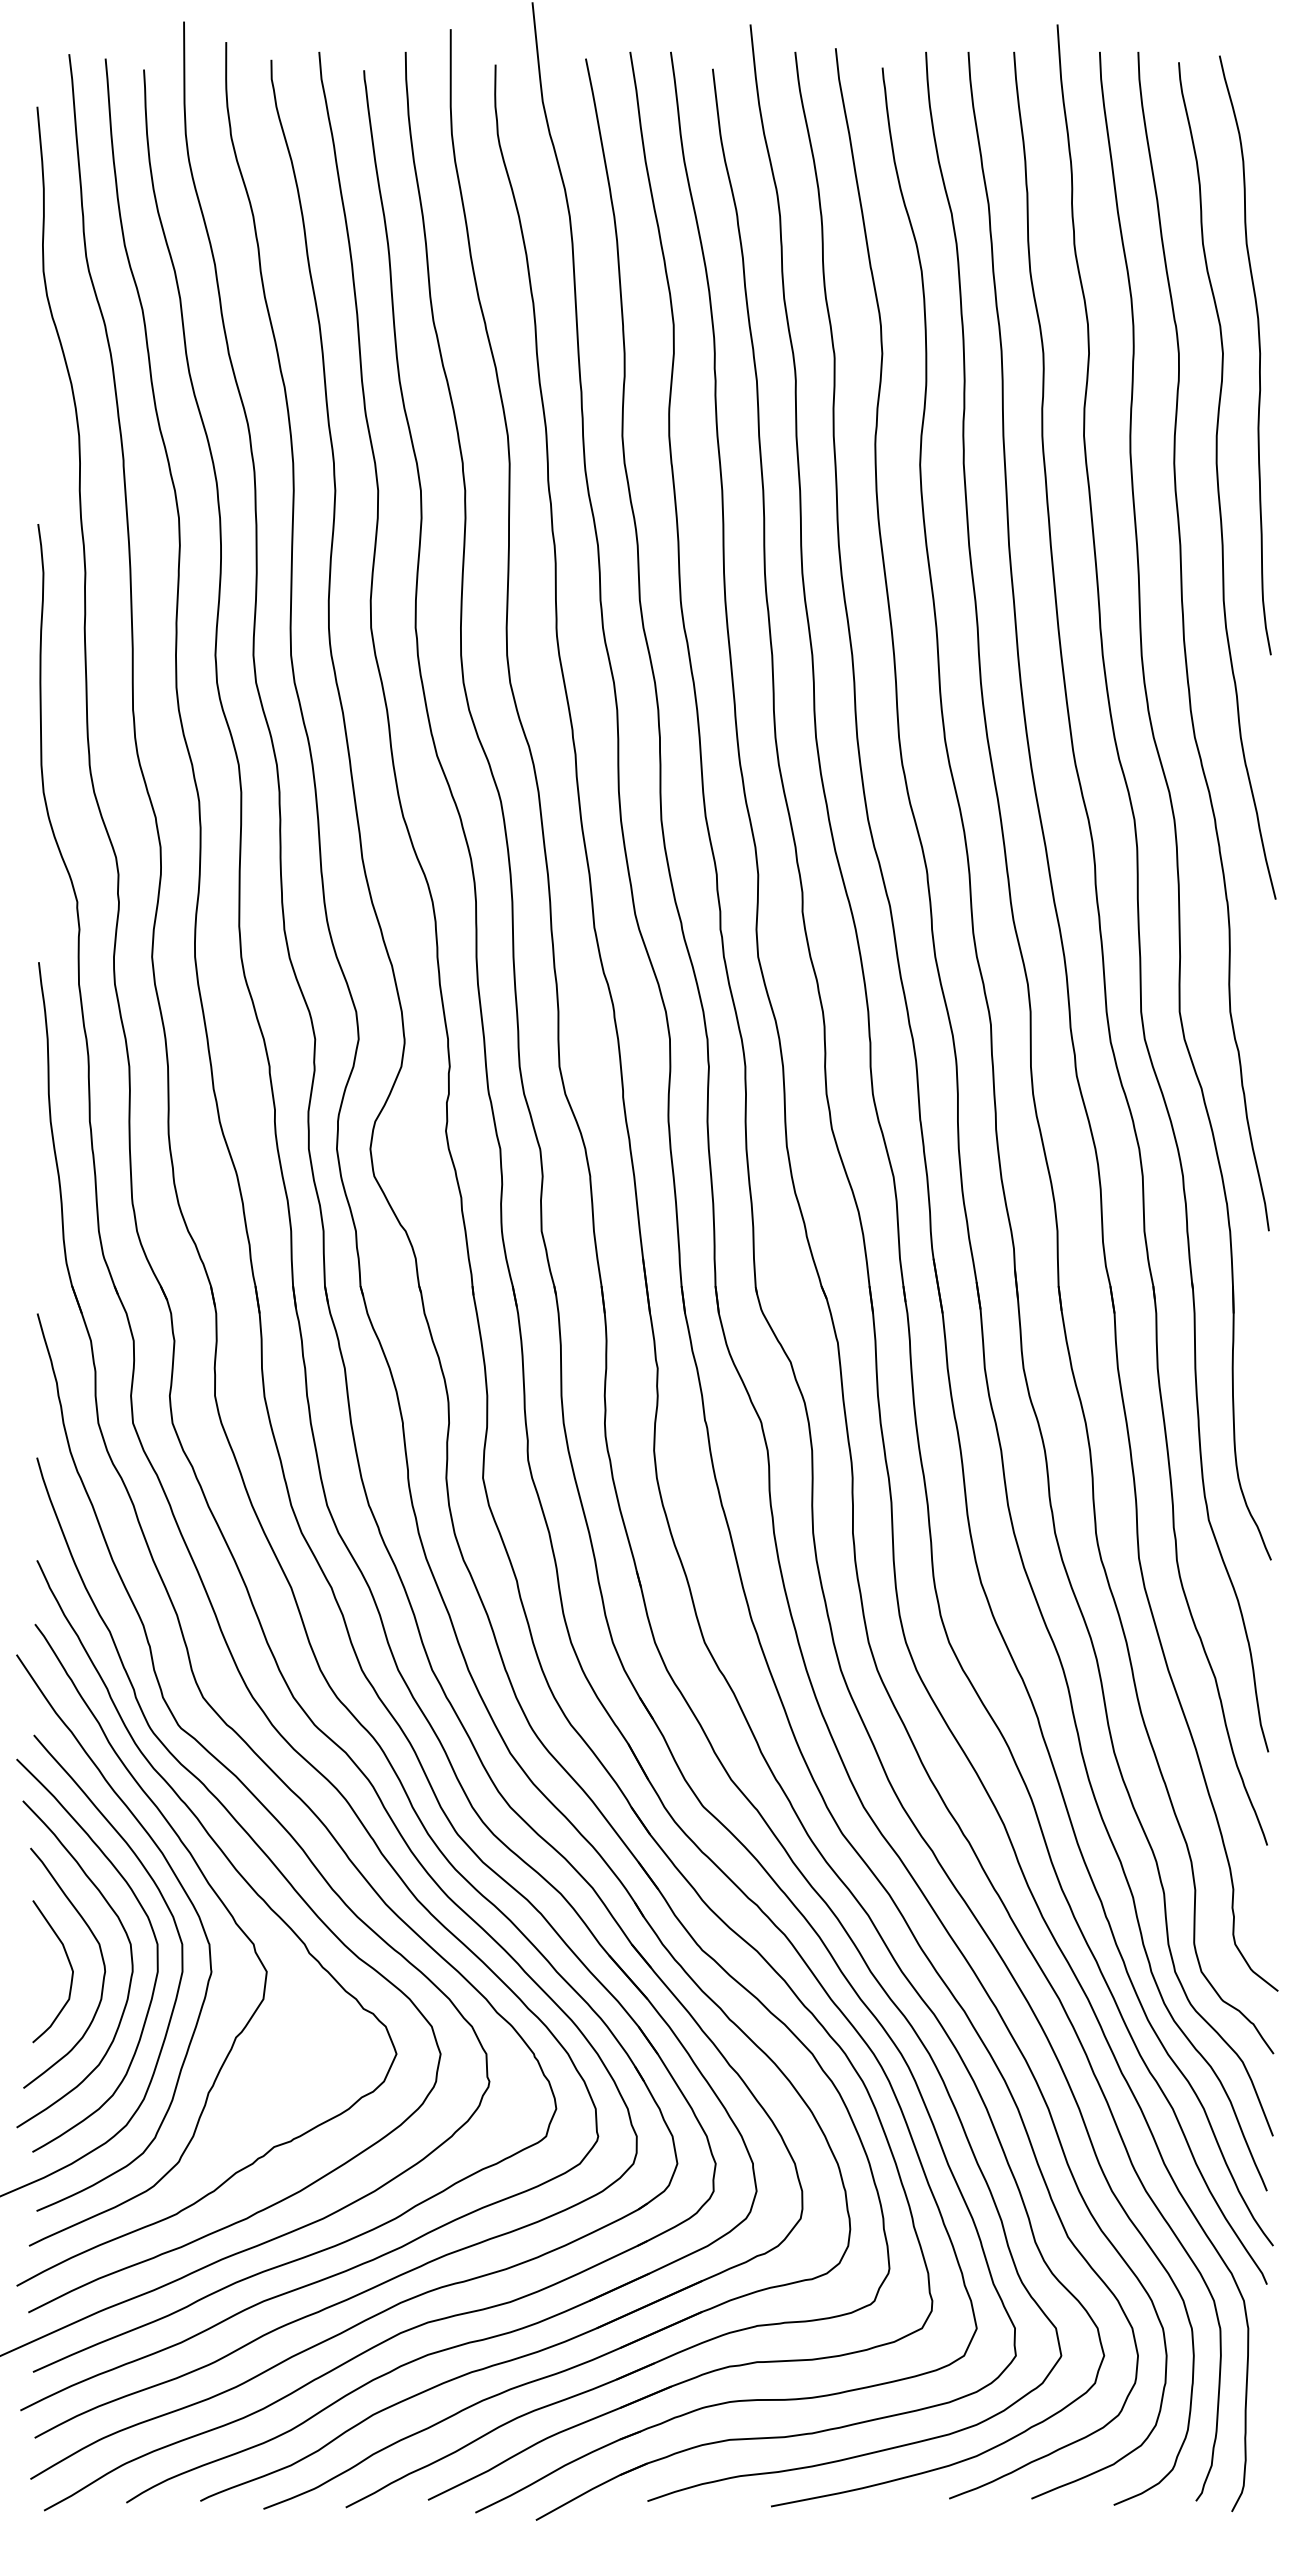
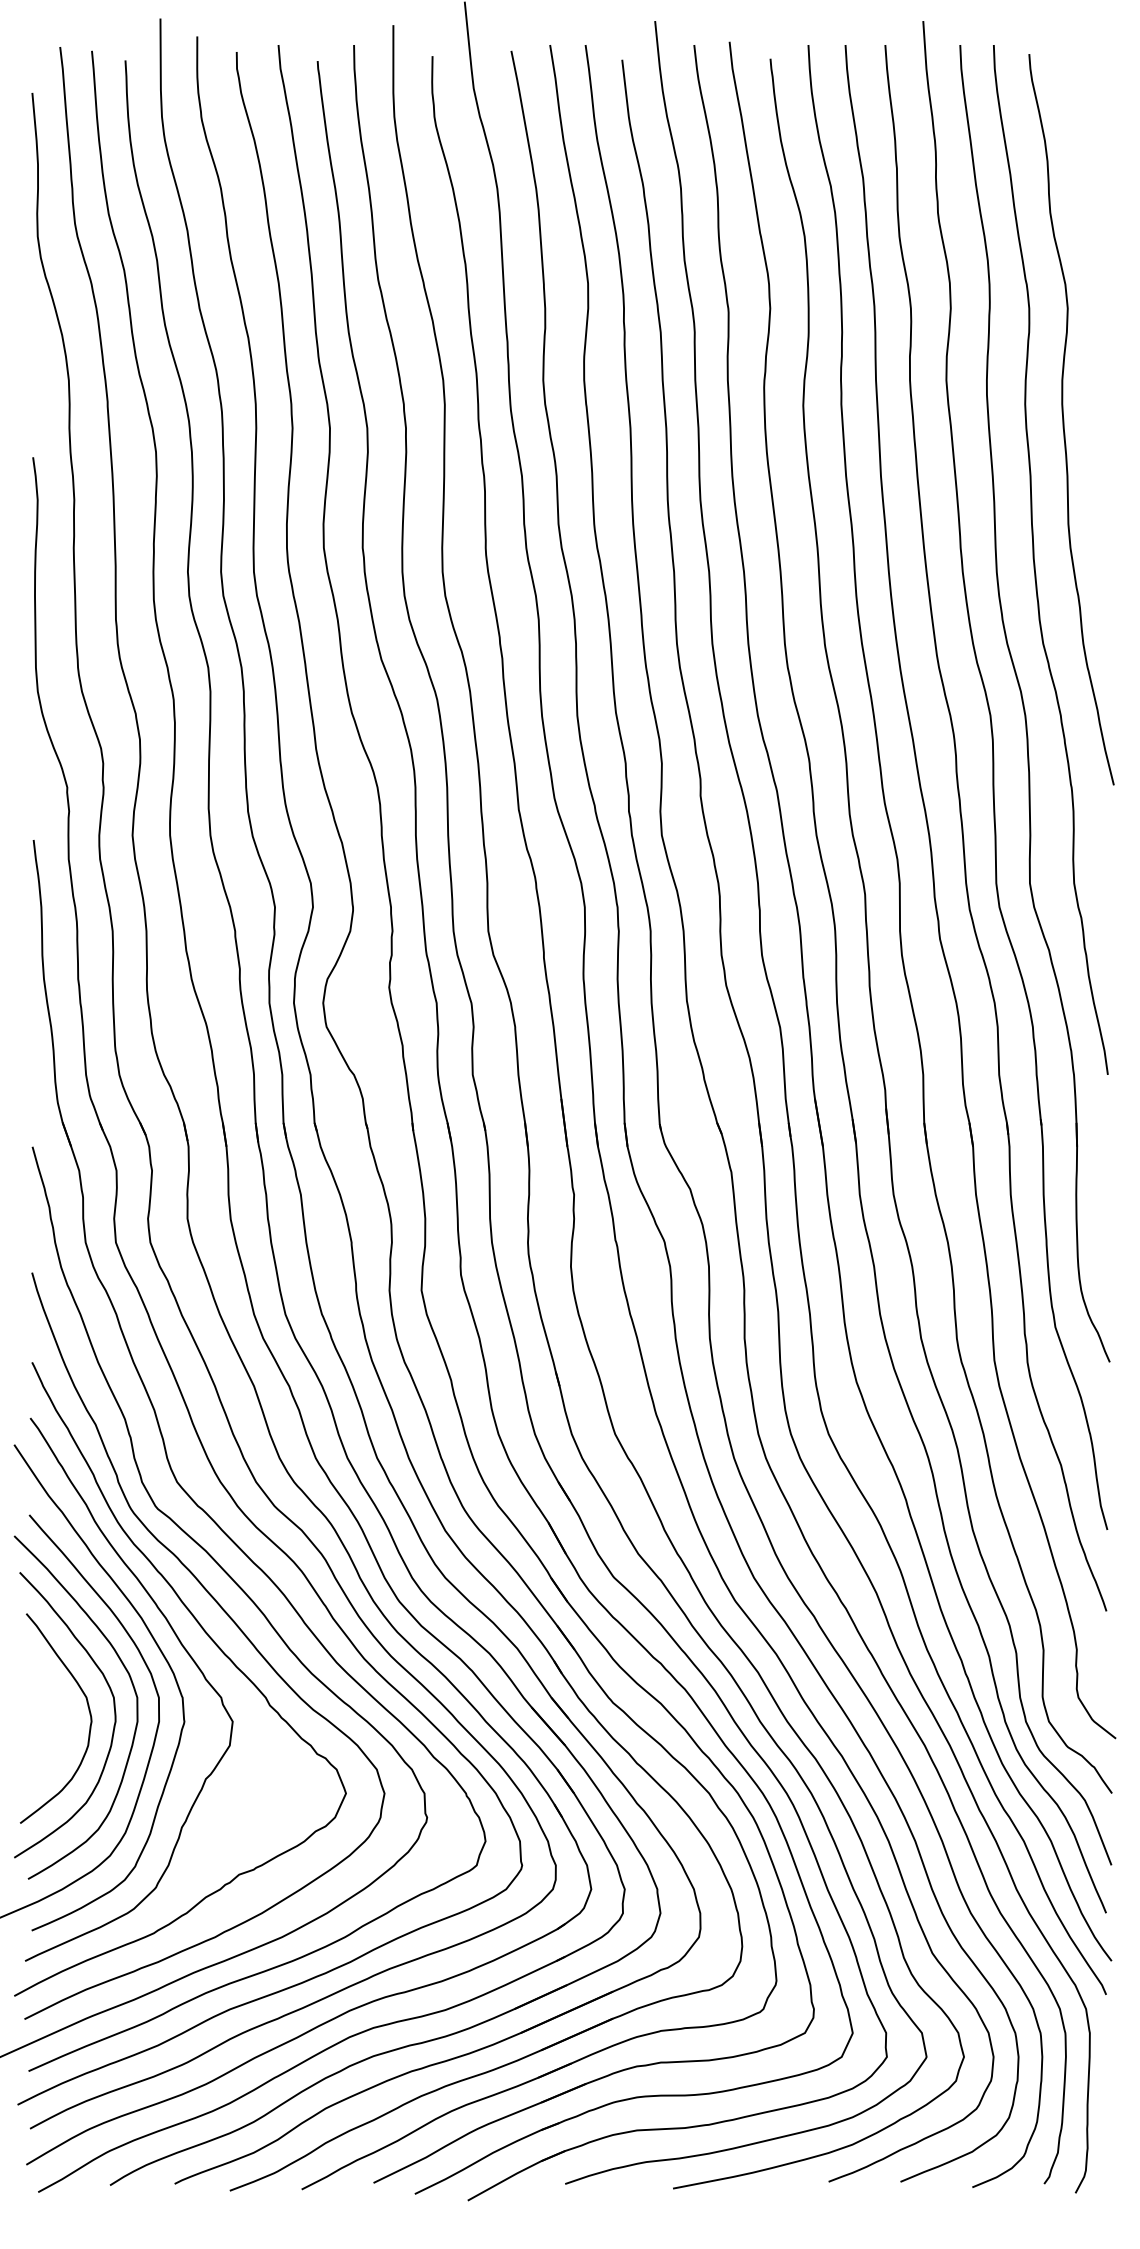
curve: (1259, 355) -> (1099, 310), removed
curve: (69, 1965) -> (60, 1716), removed

